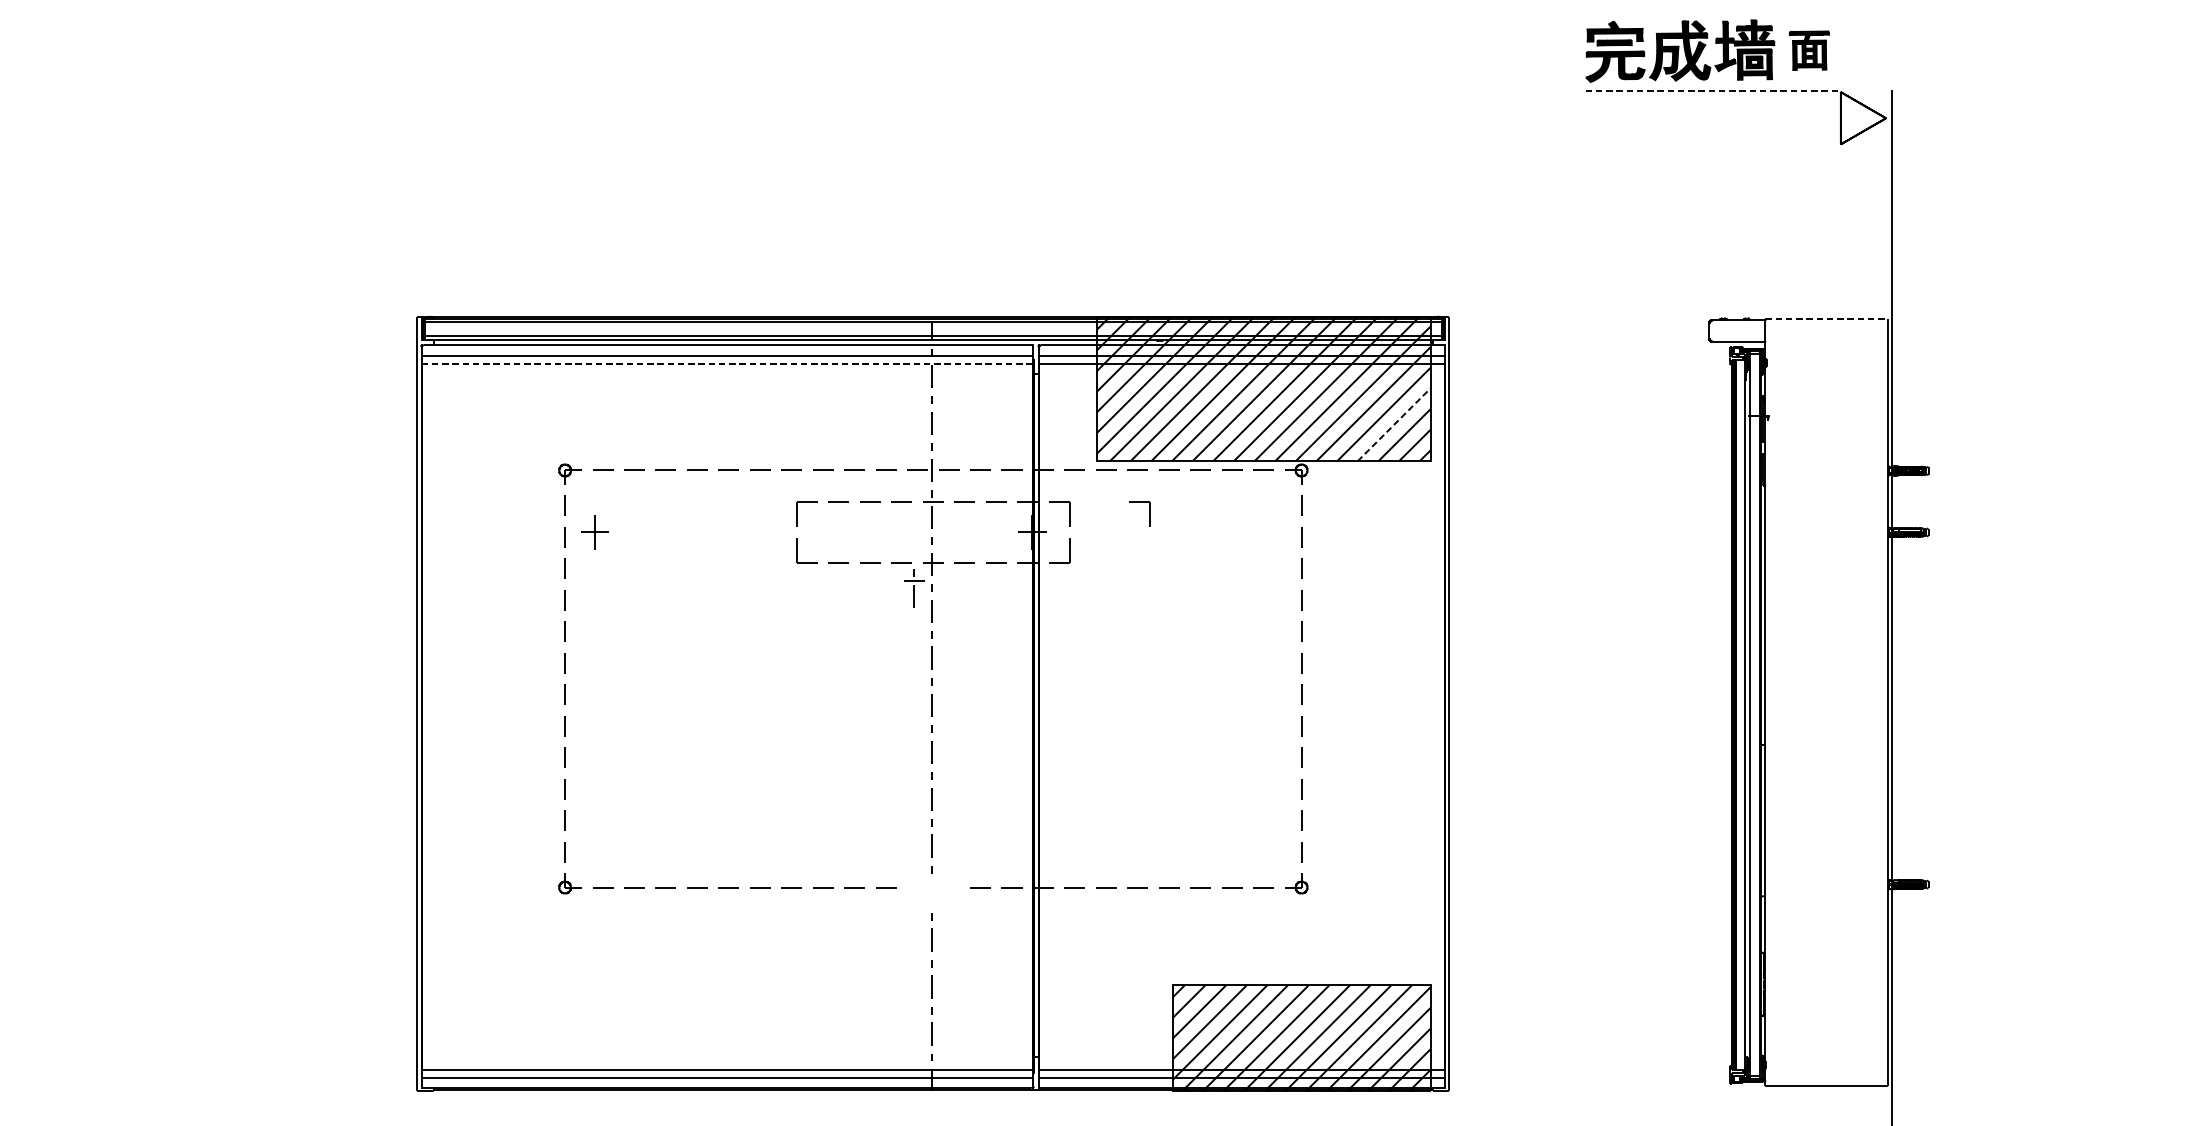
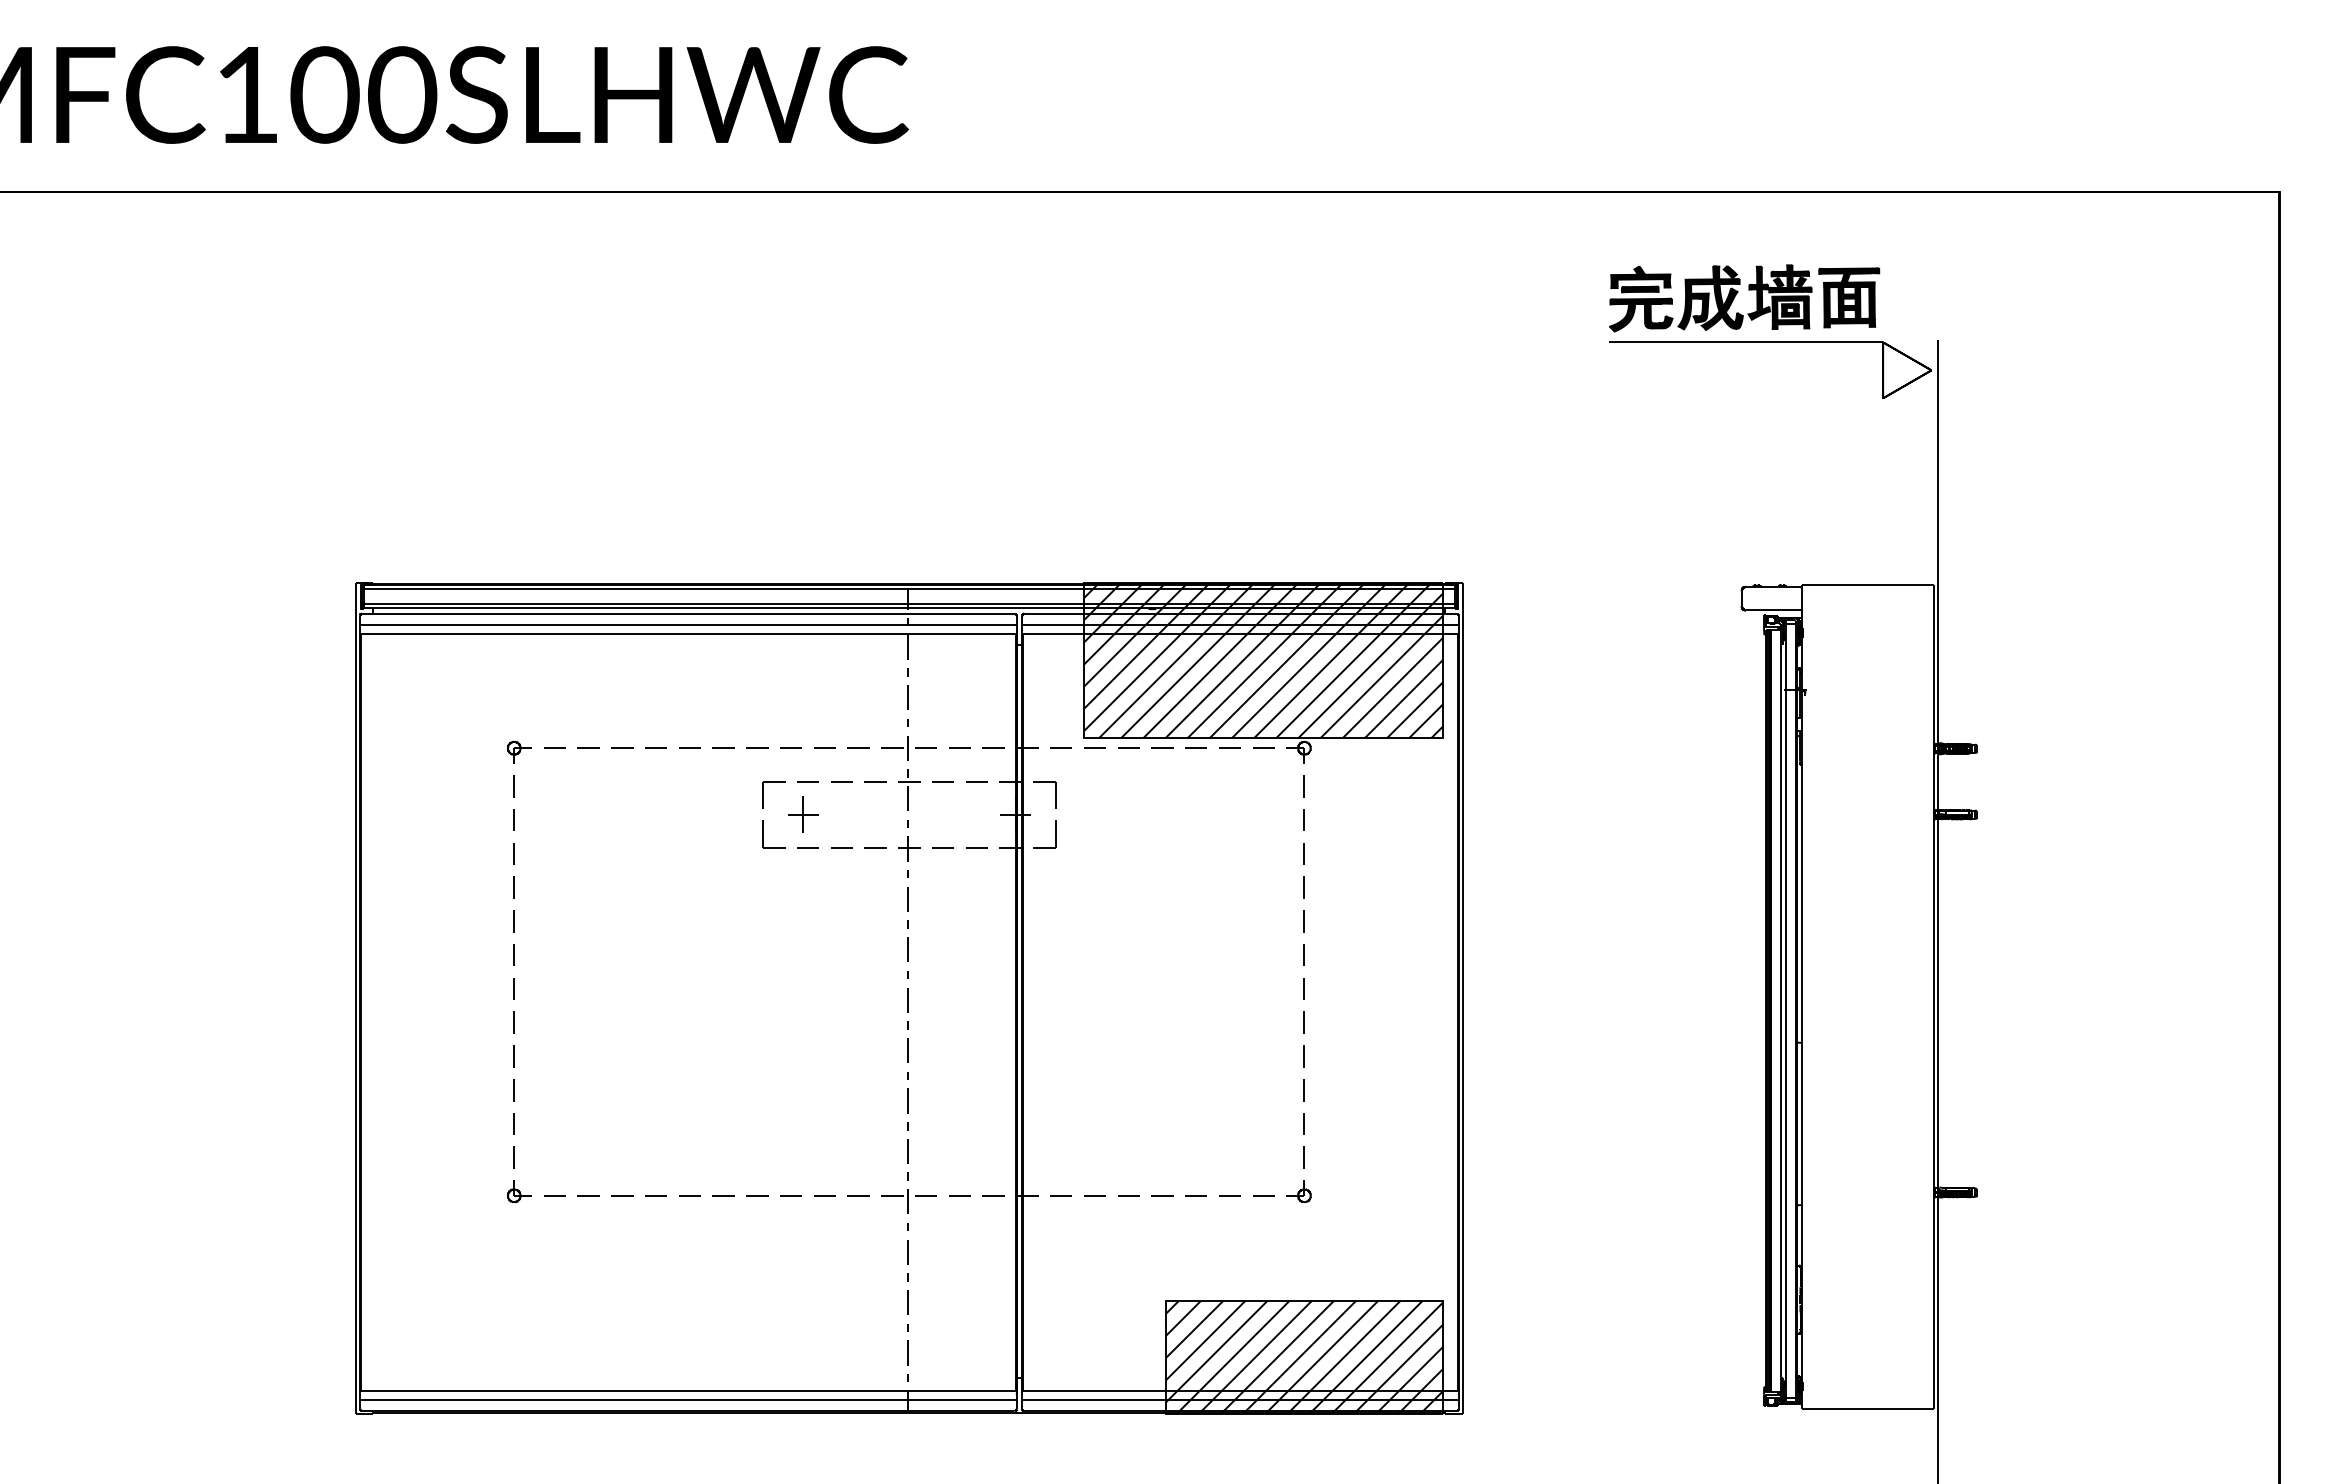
part: (1809, 50) -> (1849, 297), size x1.43
line: (1713, 91) -> (1746, 341), dashed -> solid
line: (1826, 318) -> (1867, 585), dashed -> solid
line: (727, 363) -> (688, 633), dashed -> solid
line: (1394, 424) -> (1404, 698), dashed -> solid
part: (1149, 513) -> (1141, 794), removed
part: (595, 532) -> (803, 814), moved
part: (914, 588) -> (889, 874), removed
part: (932, 892) -> (908, 1201), added

